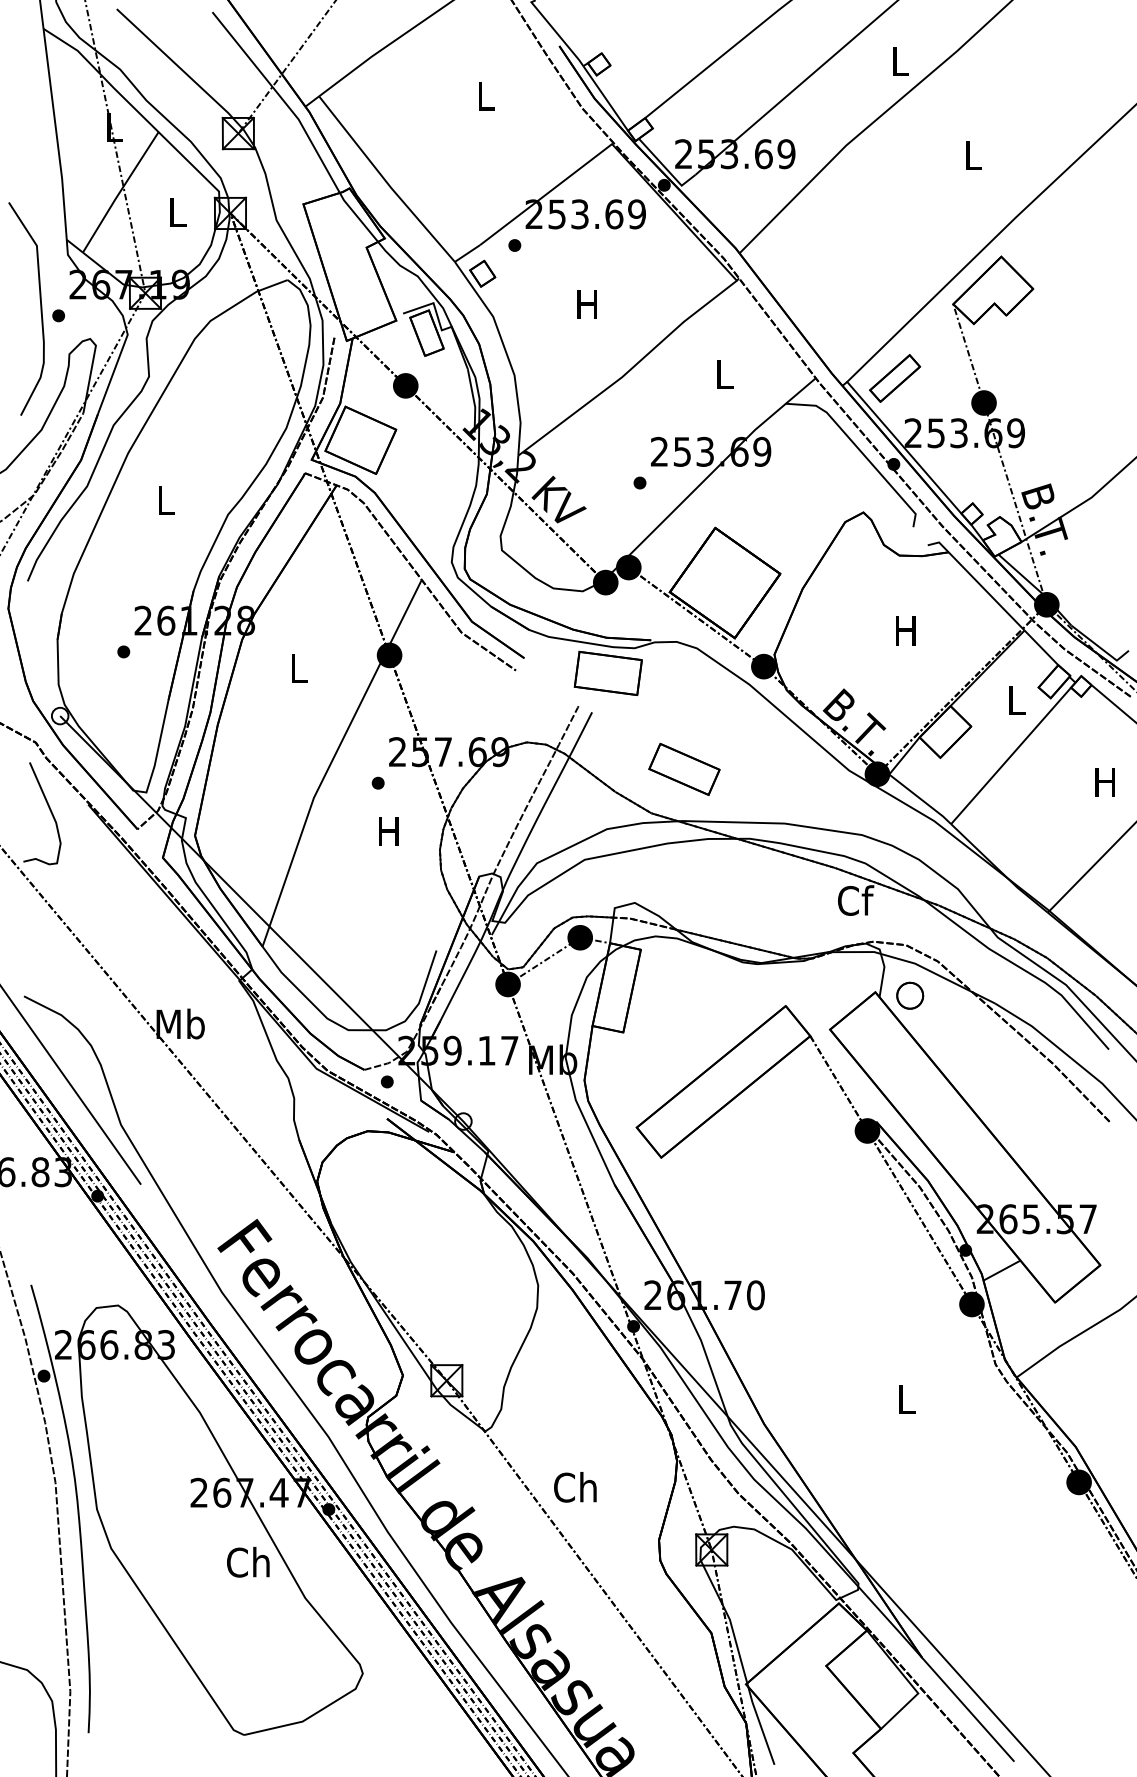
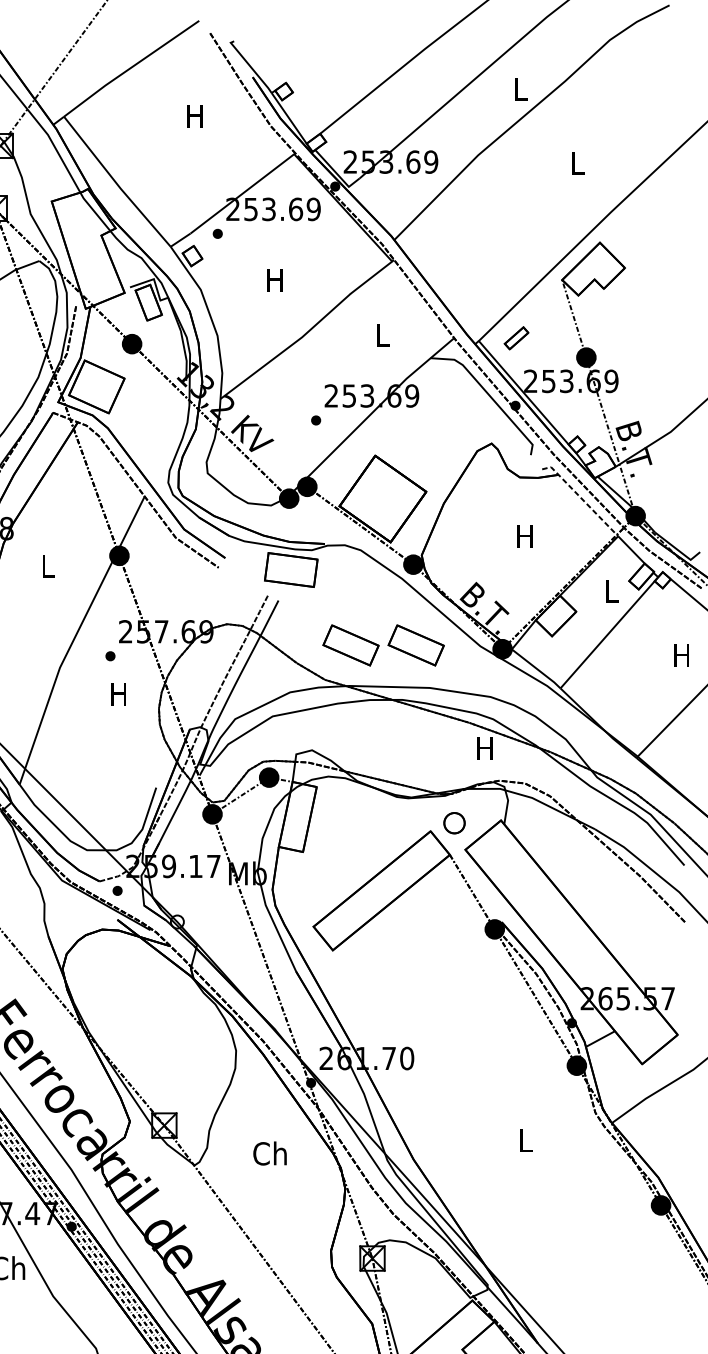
text: (484, 96) -> (193, 116), L -> H
part: (895, 378) -> (516, 338), size x0.6
line: (977, 581) -> (581, 497), solid -> dashed
part: (767, 769) -> (416, 645), added
text: (856, 900) -> (486, 748), Cf -> H
part: (910, 995) -> (454, 823), moved
text: (575, 1487) -> (270, 1153), moved

